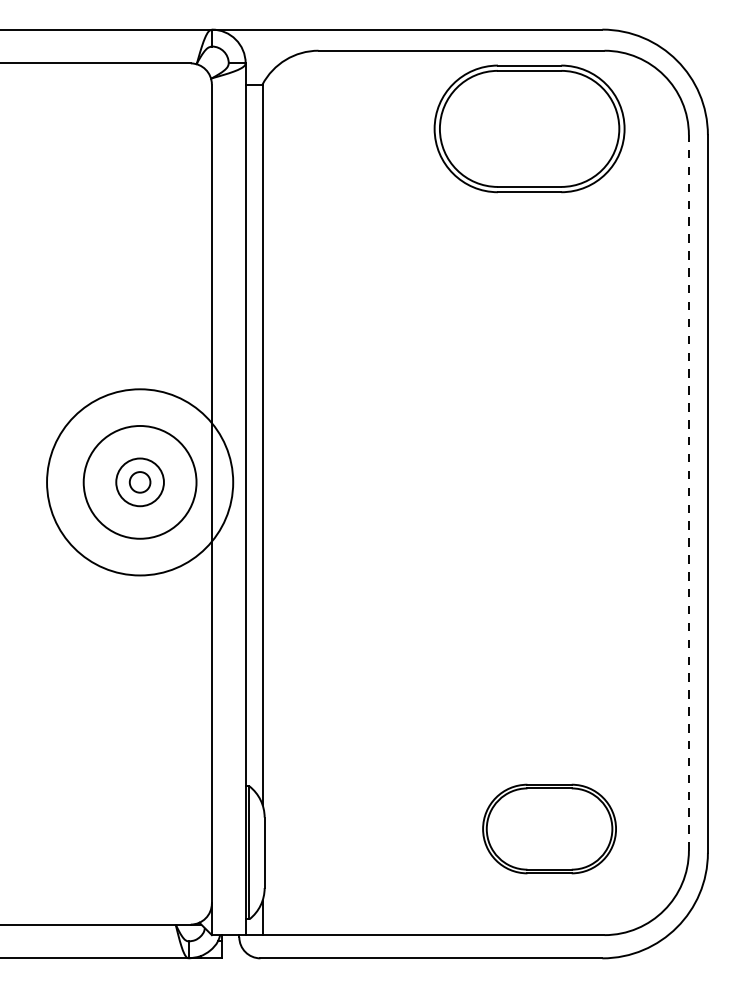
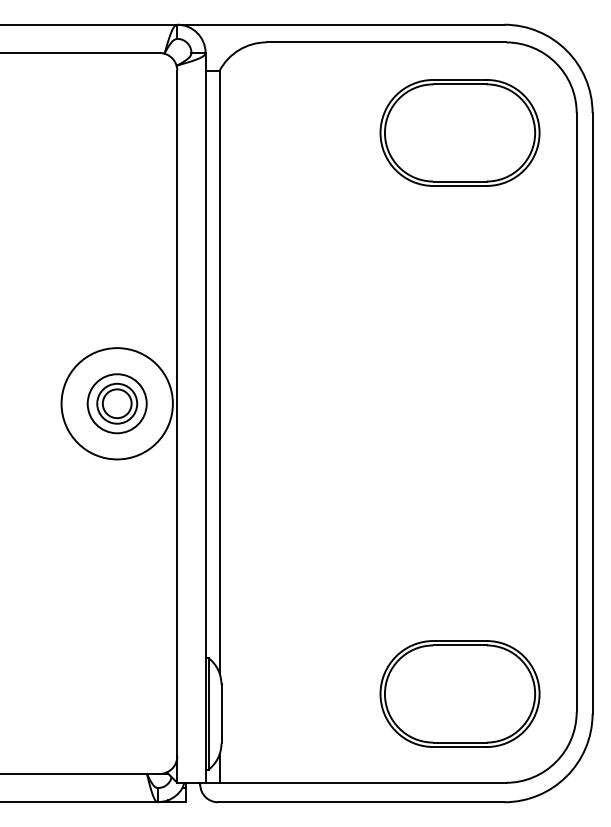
part: (529, 128) -> (459, 132), moved
circle: (139, 481) -> (116, 403), size x0.71
circle: (139, 482) -> (116, 403), size x0.62
circle: (139, 482) -> (116, 403), size x1.67
line: (688, 492) -> (576, 412), dashed -> solid
part: (549, 828) -> (459, 693), size x1.43

